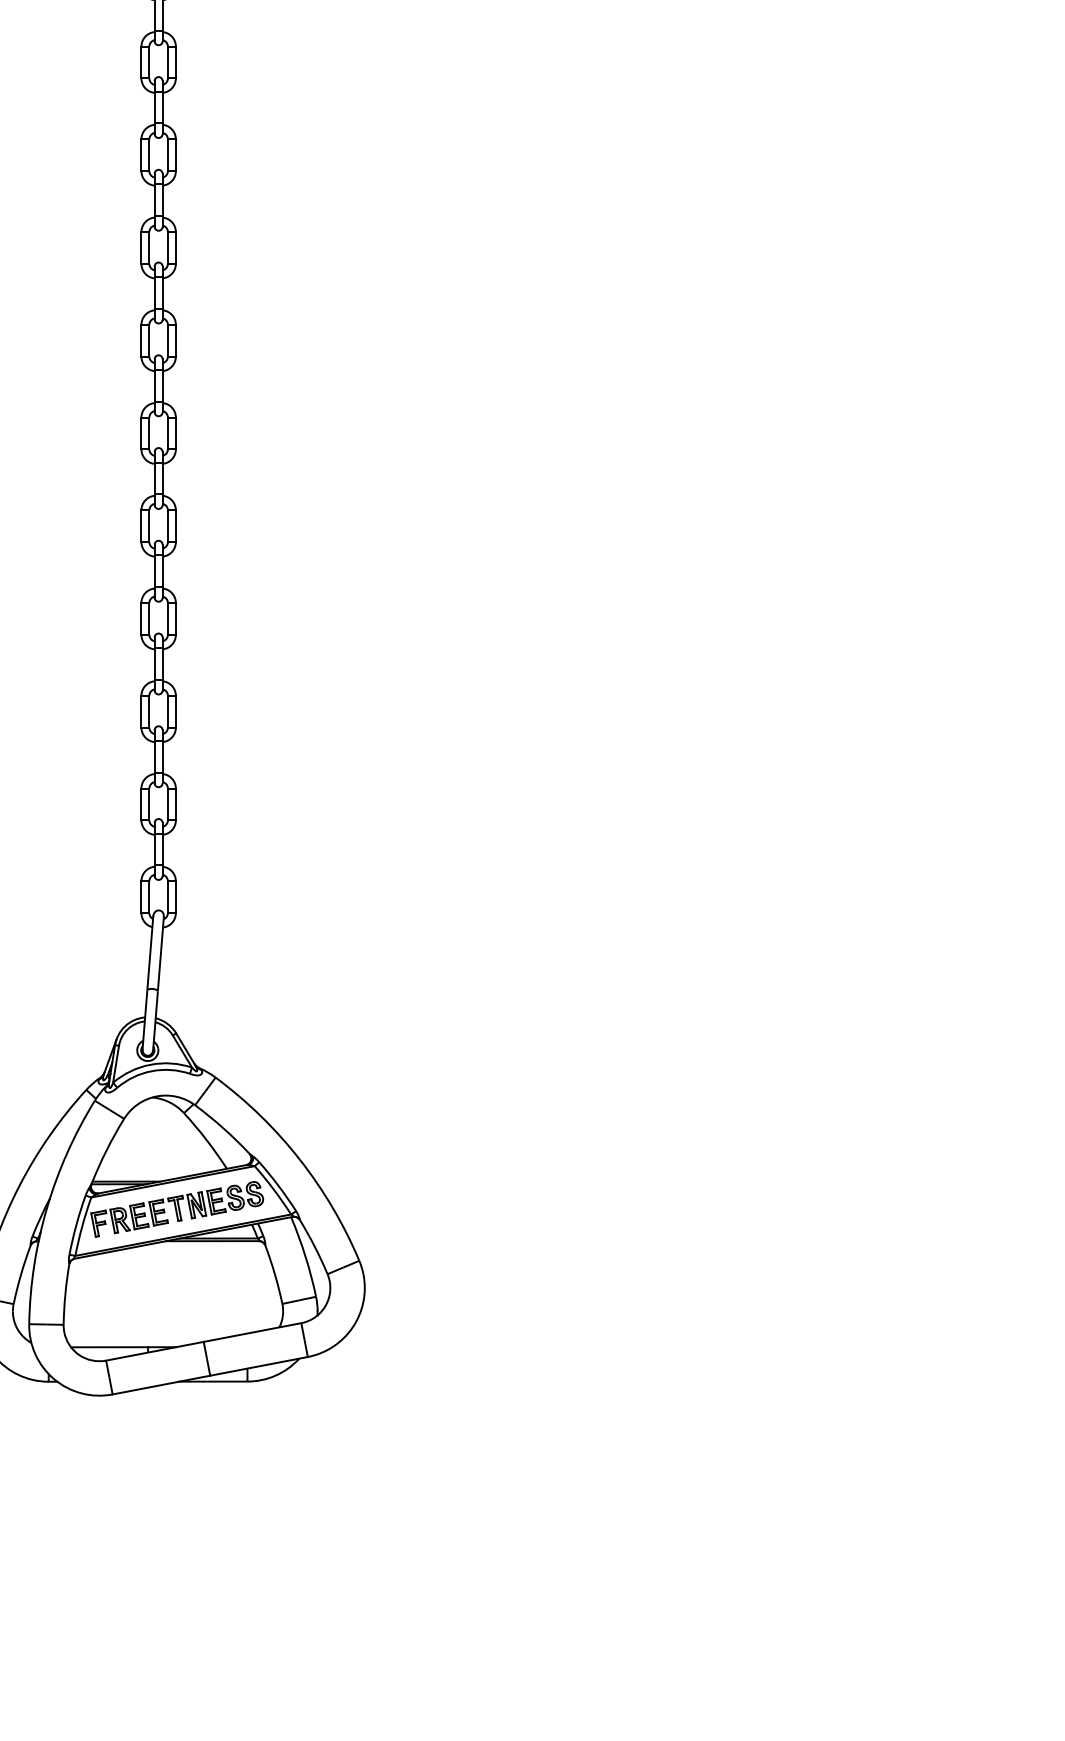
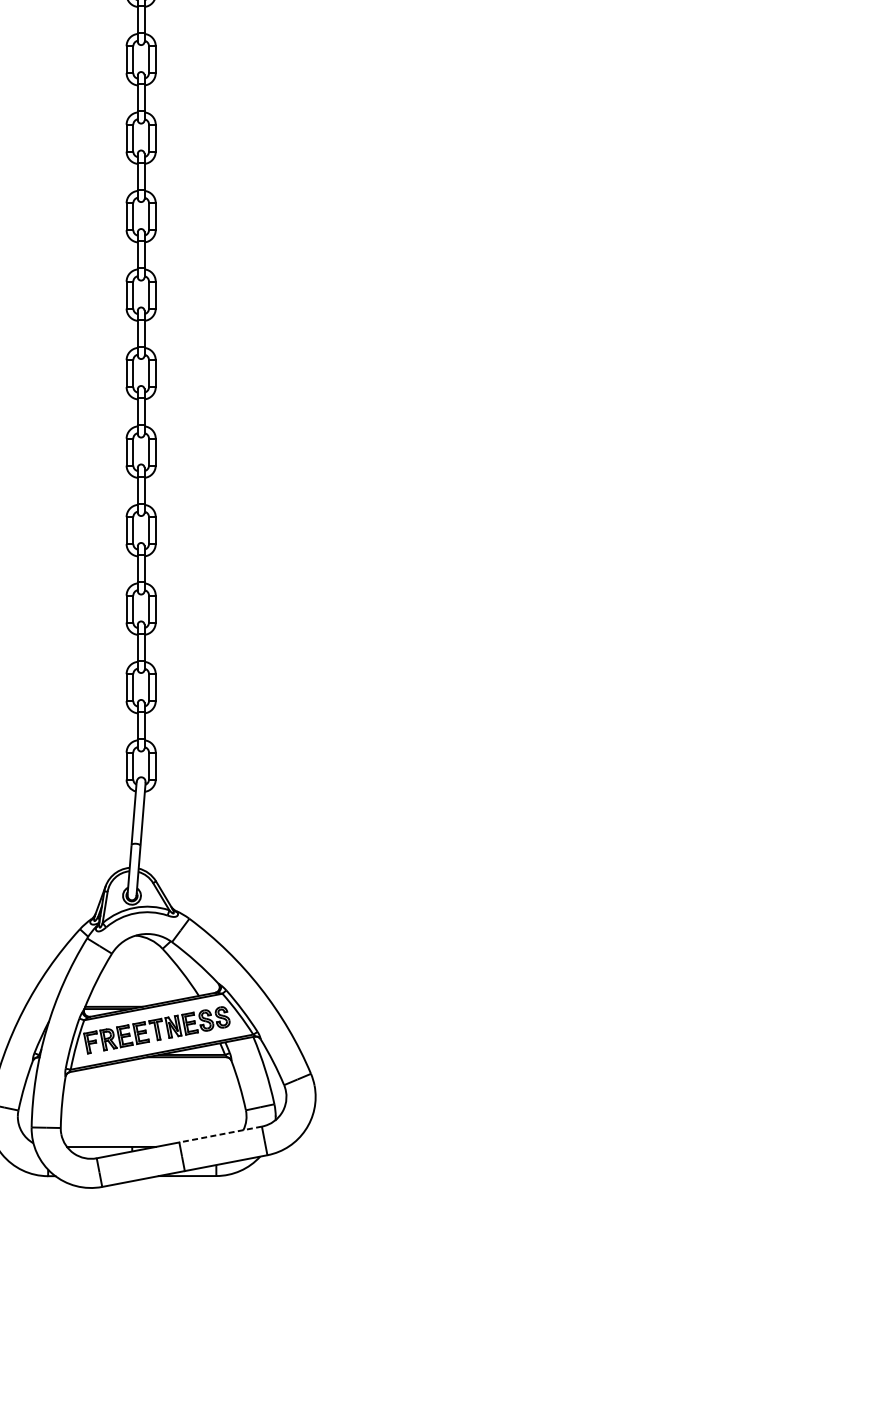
line: (252, 1332) -> (220, 1134), solid -> dashed

